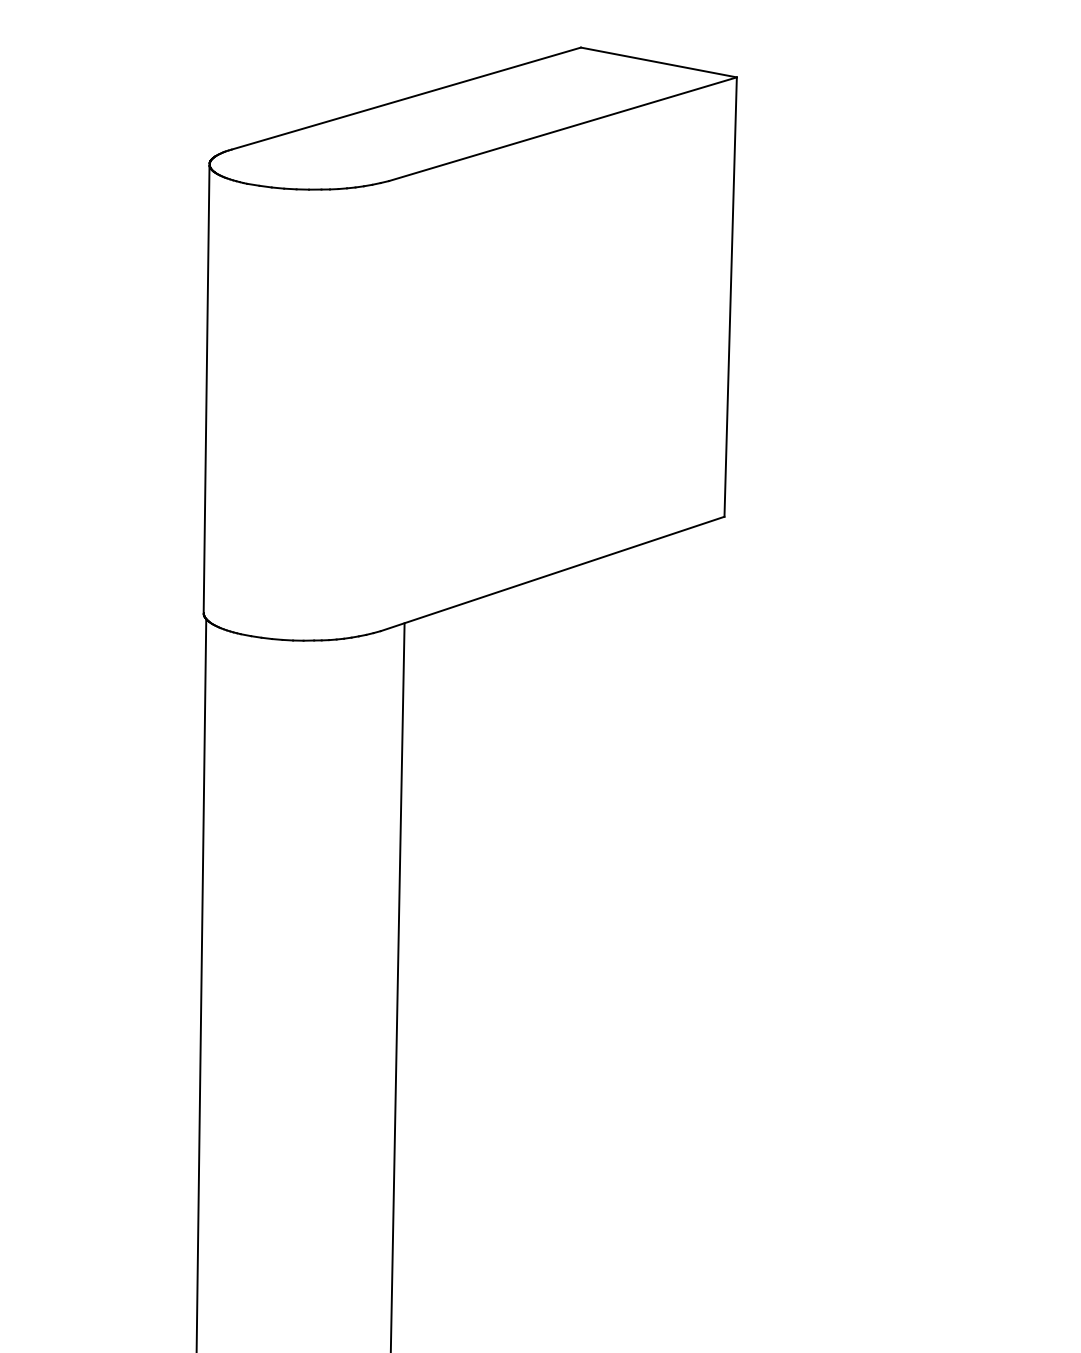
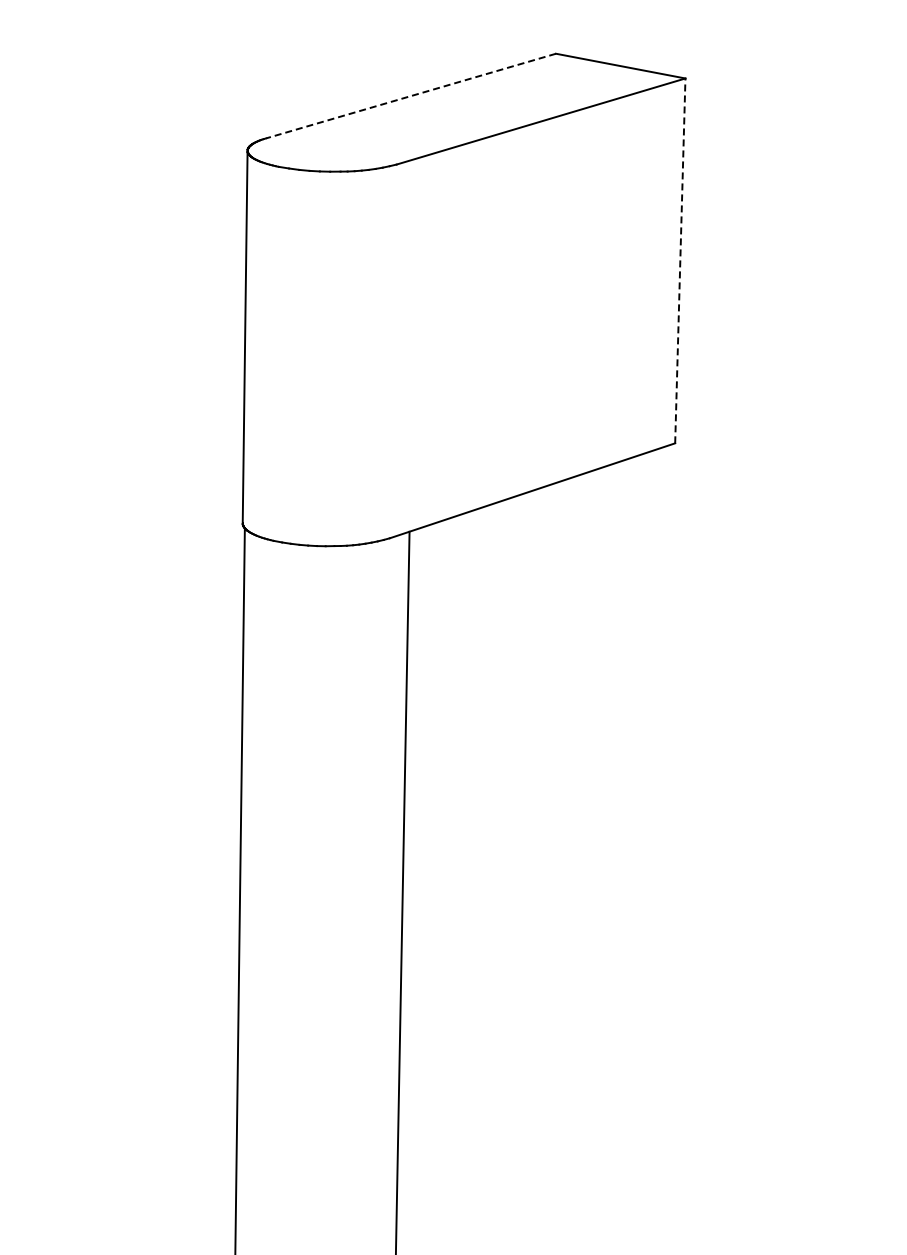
line: (405, 99) -> (410, 96), solid -> dashed
line: (730, 296) -> (680, 260), solid -> dashed

